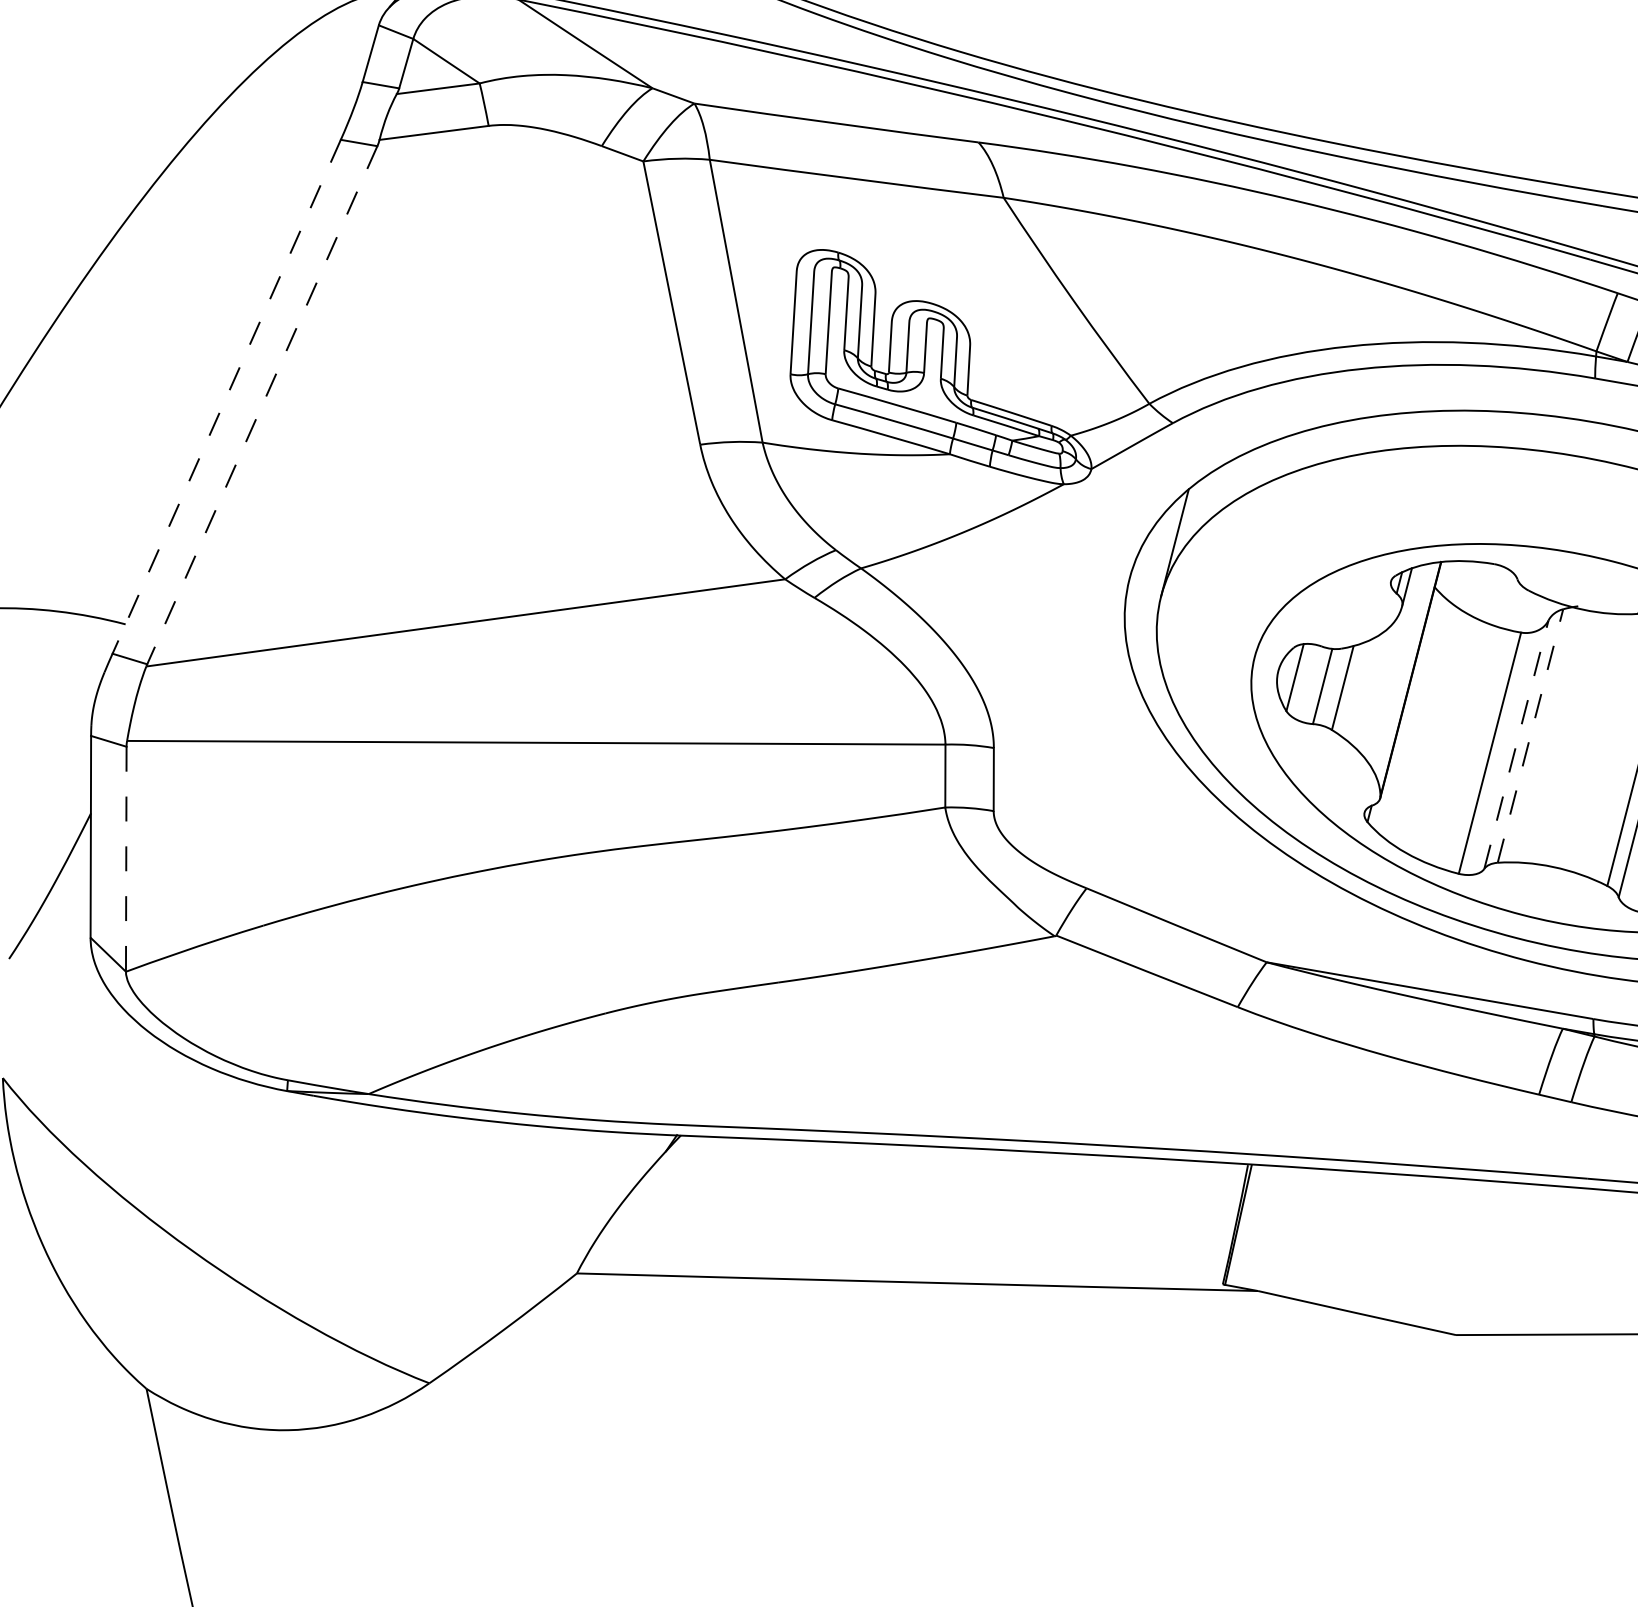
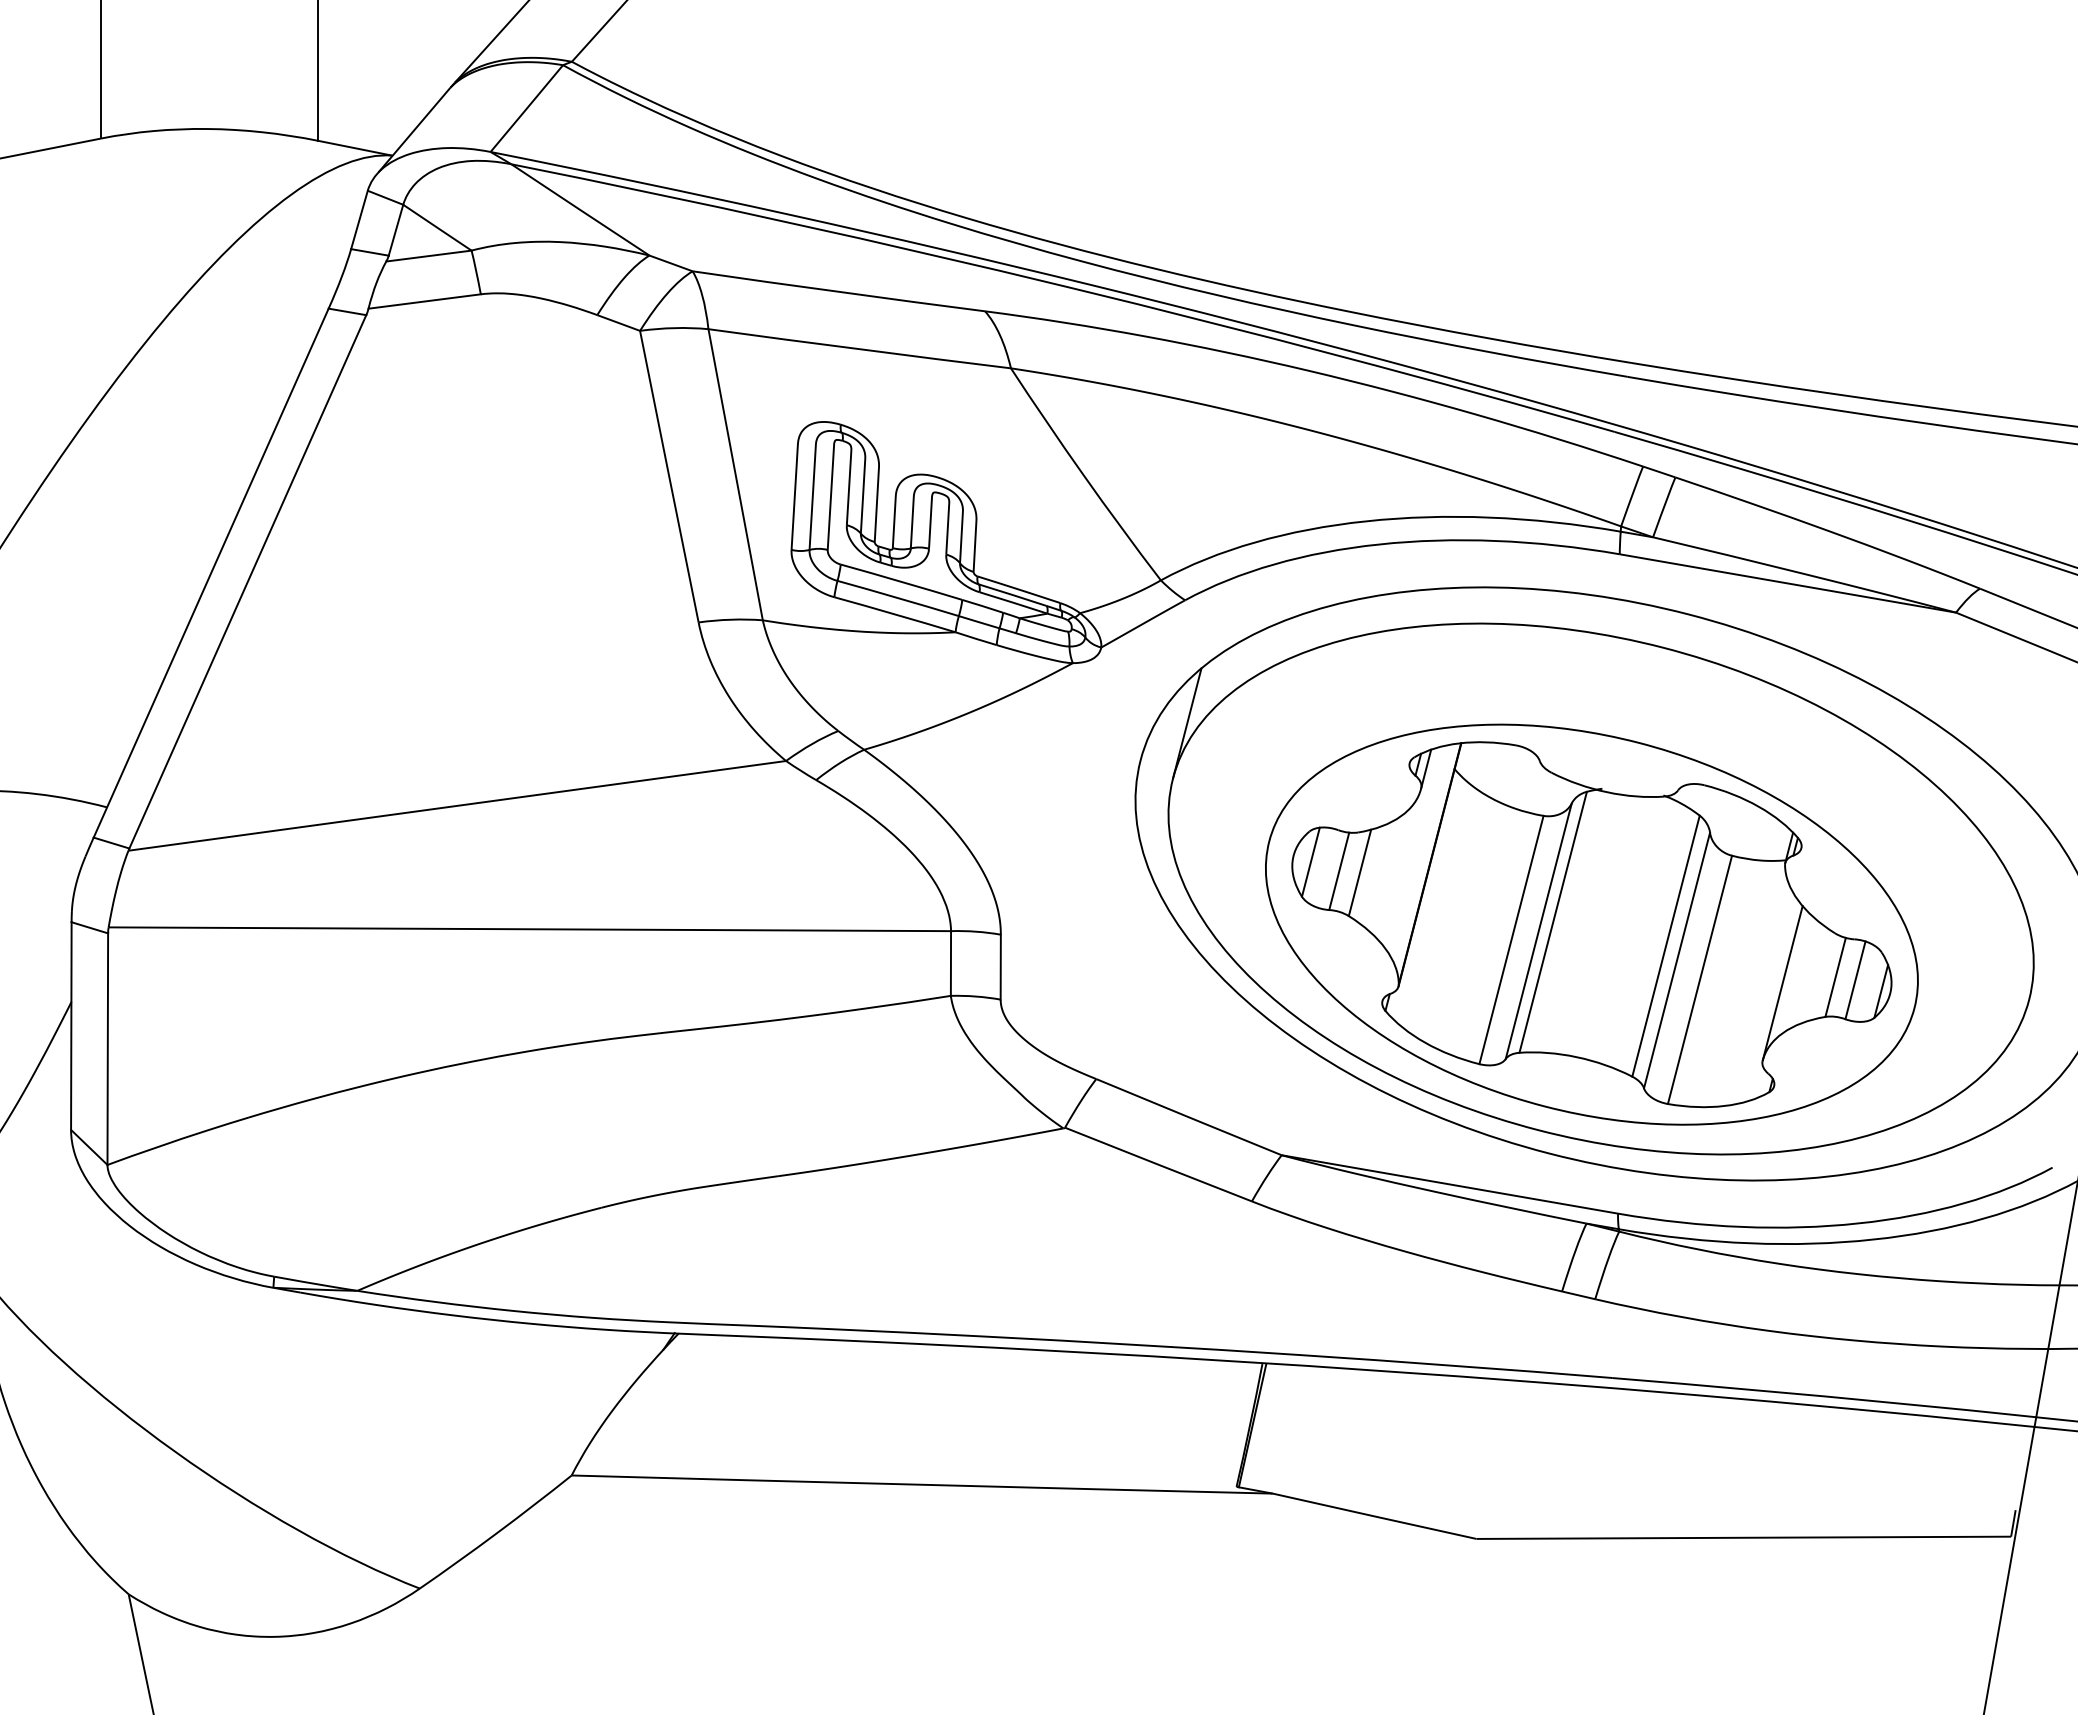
line: (226, 397) -> (210, 573), dashed -> solid
line: (261, 404) -> (247, 581), dashed -> solid
line: (1530, 736) -> (1553, 922), dashed -> solid
line: (1516, 744) -> (1538, 931), dashed -> solid
line: (125, 859) -> (107, 1049), dashed -> solid

